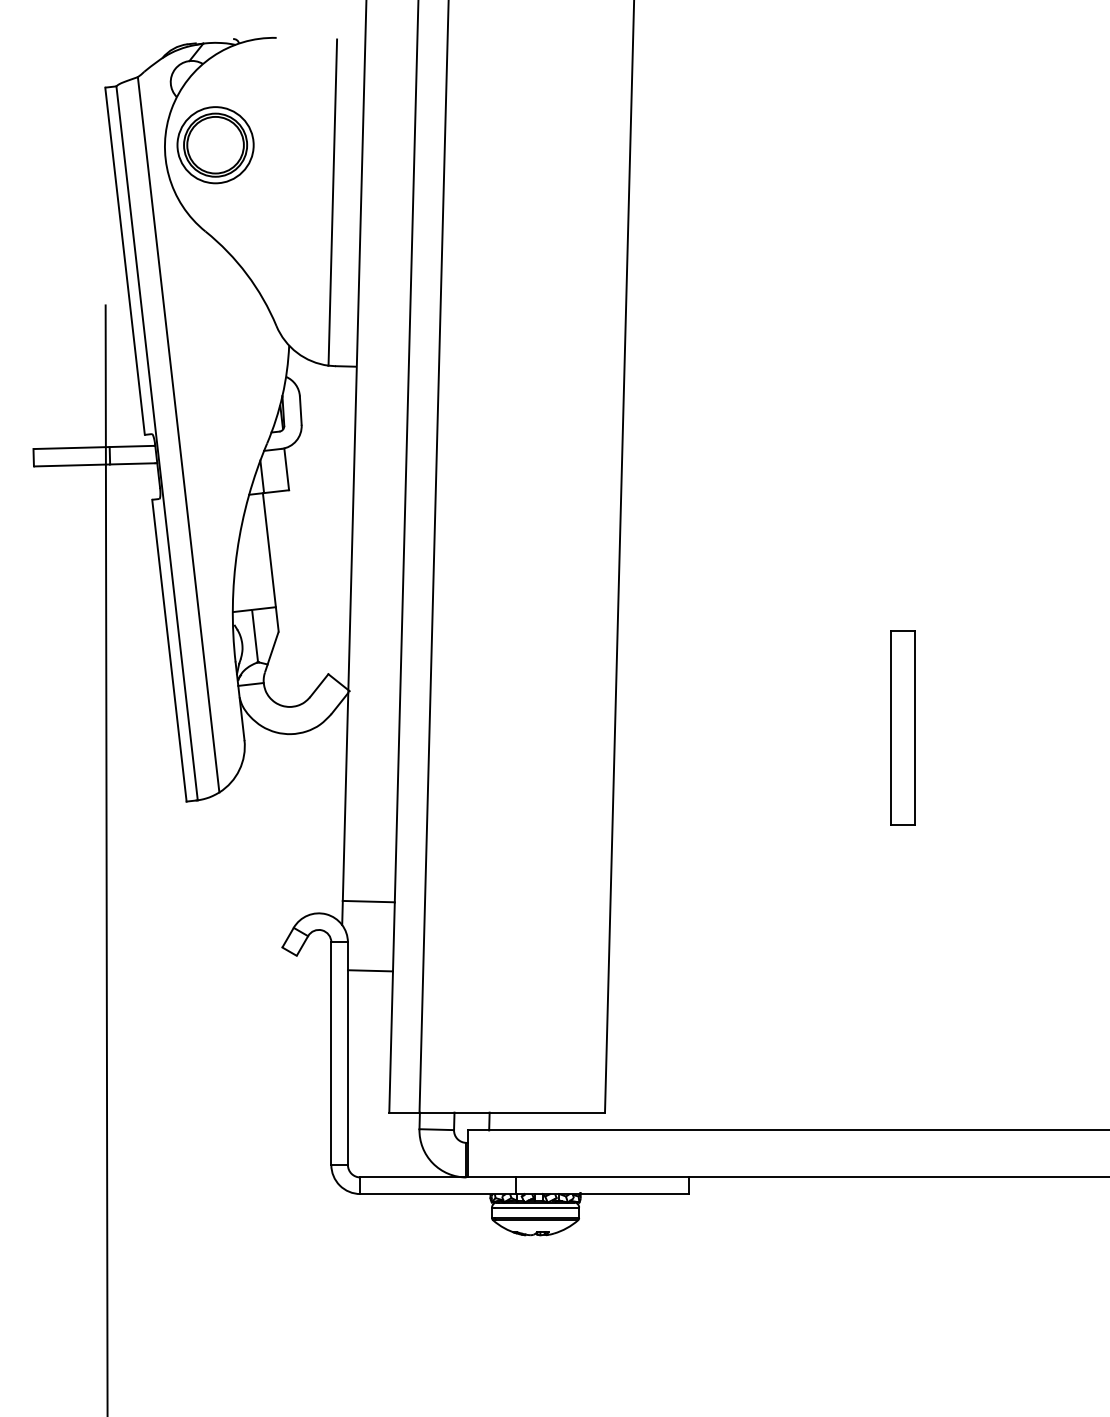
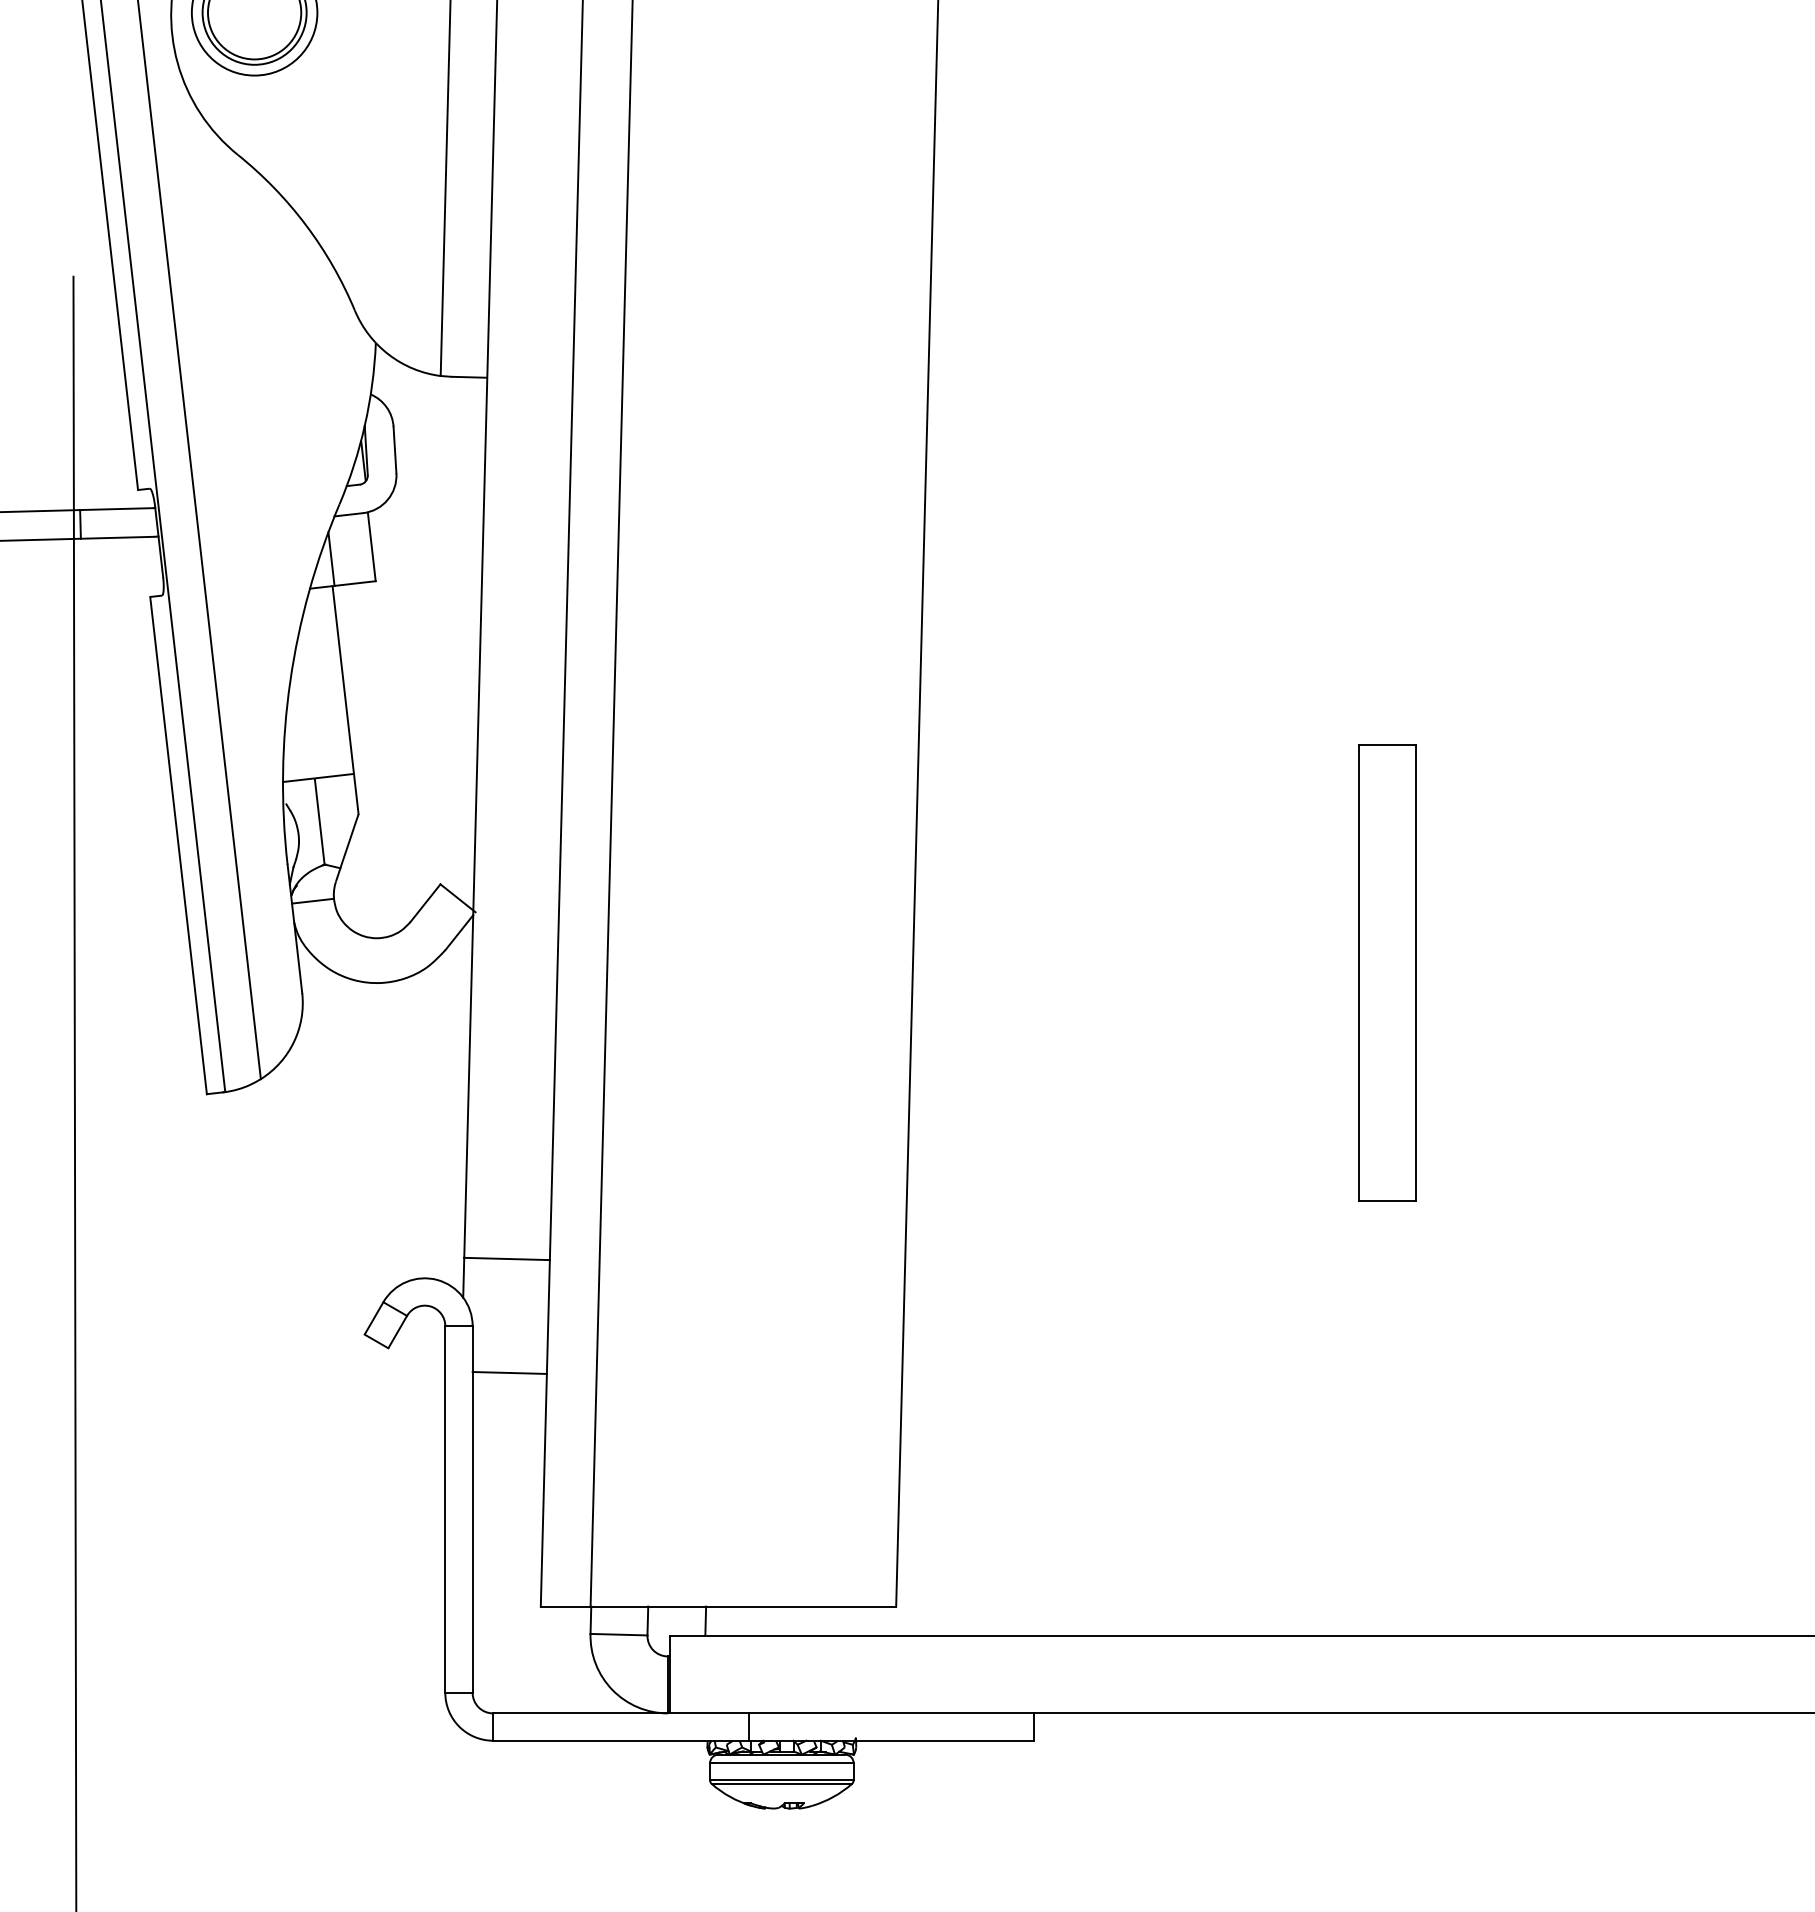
part: (902, 727) -> (1386, 972), size x1.43

